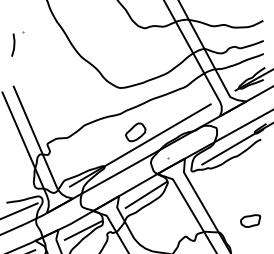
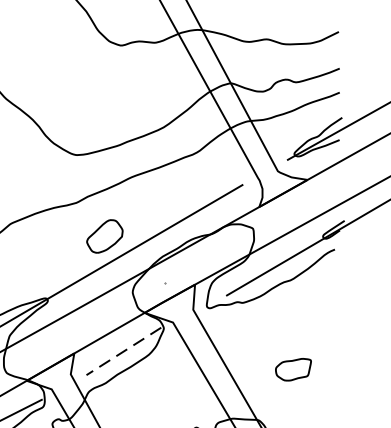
line: (145, 195) -> (122, 352), solid -> dashed
part: (250, 220) -> (293, 368), moved

